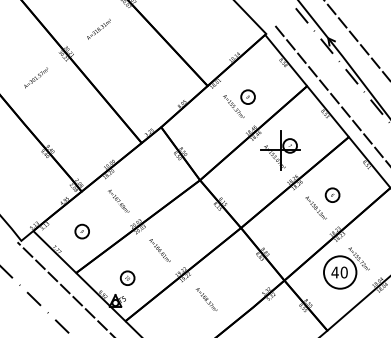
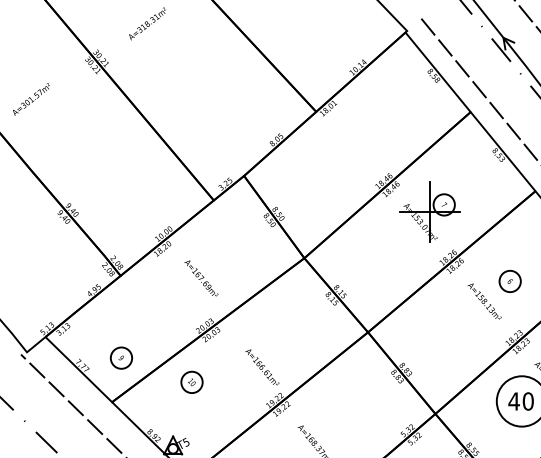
text: (35, 77) -> (30, 98), moved
part: (239, 103) -> (365, 139), removed
text: (118, 200) -> (201, 277), moved
part: (81, 231) -> (120, 357), moved
text: (159, 250) -> (261, 367), moved
part: (127, 277) -> (191, 381), moved

